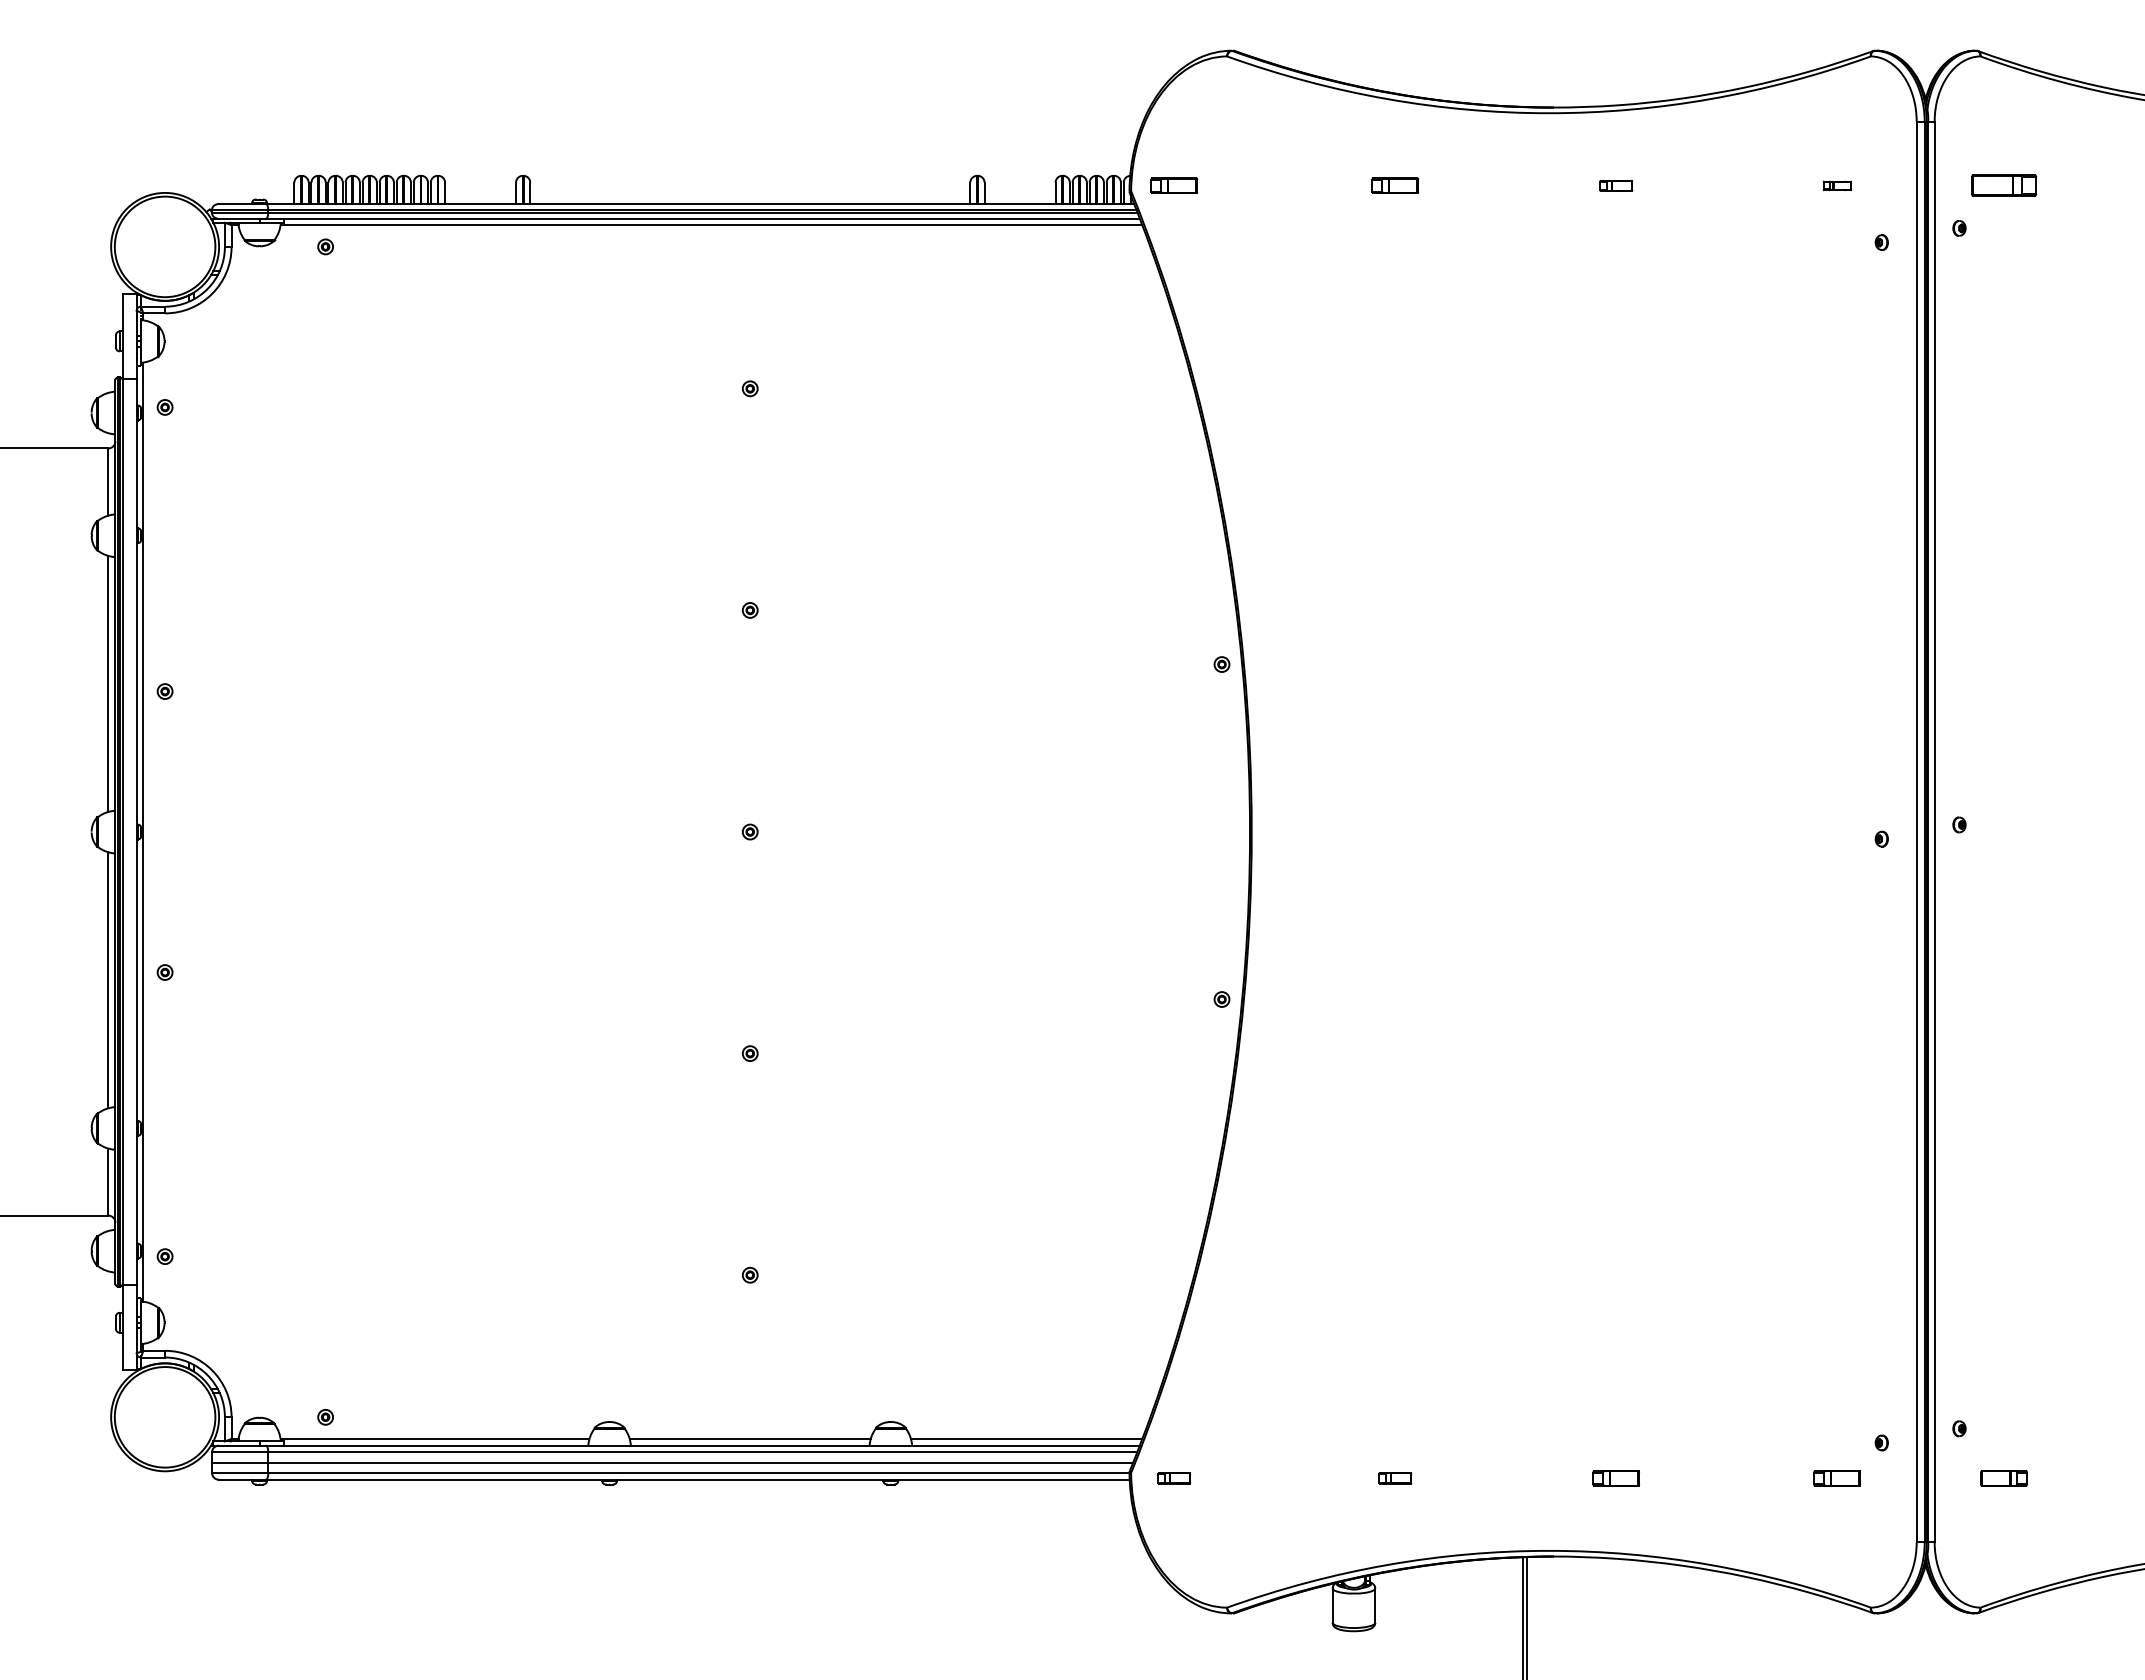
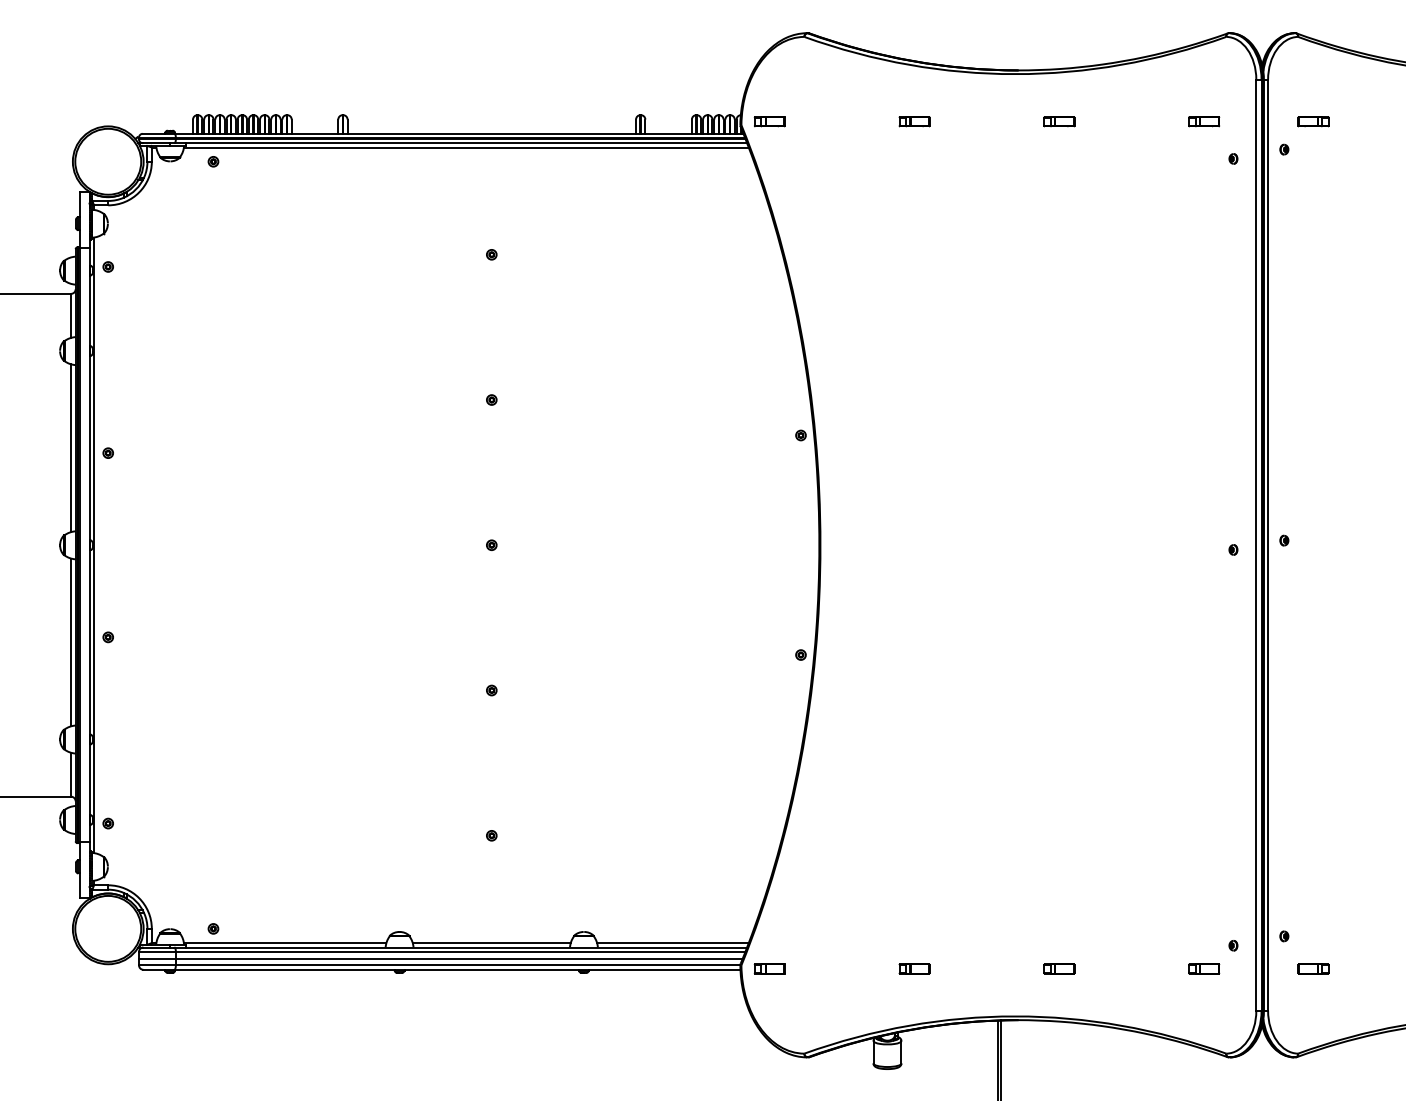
part: (1616, 185) -> (1059, 121), size x1.43
part: (1837, 185) -> (1204, 121), size x1.67
part: (2003, 185) -> (1313, 121), size x0.71
part: (1173, 1477) -> (769, 968), size x1.43
part: (1395, 1477) -> (914, 968), size x1.43

